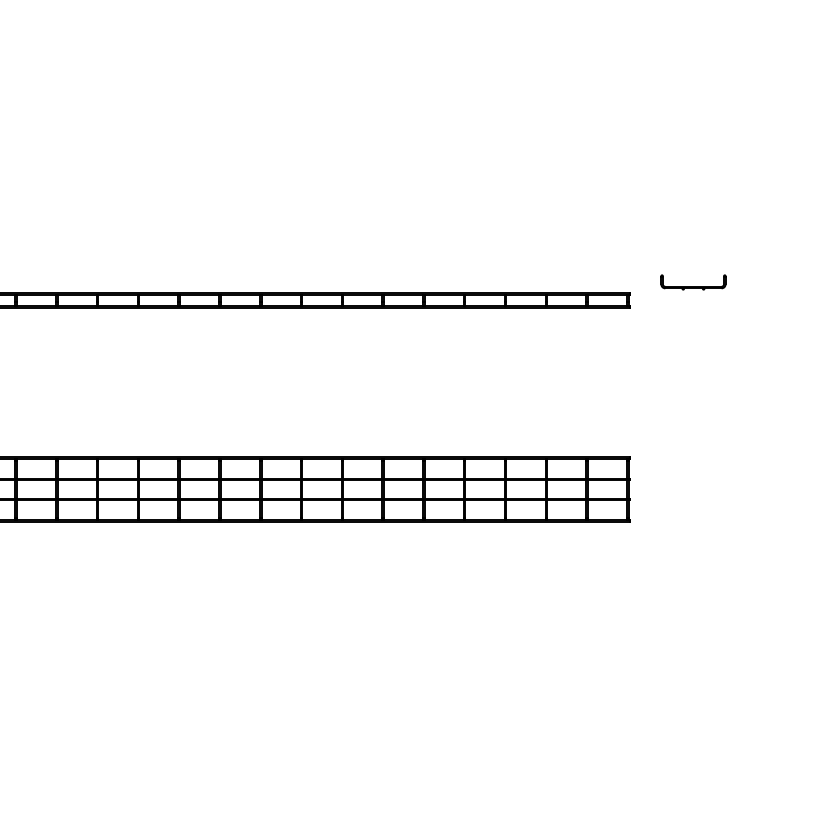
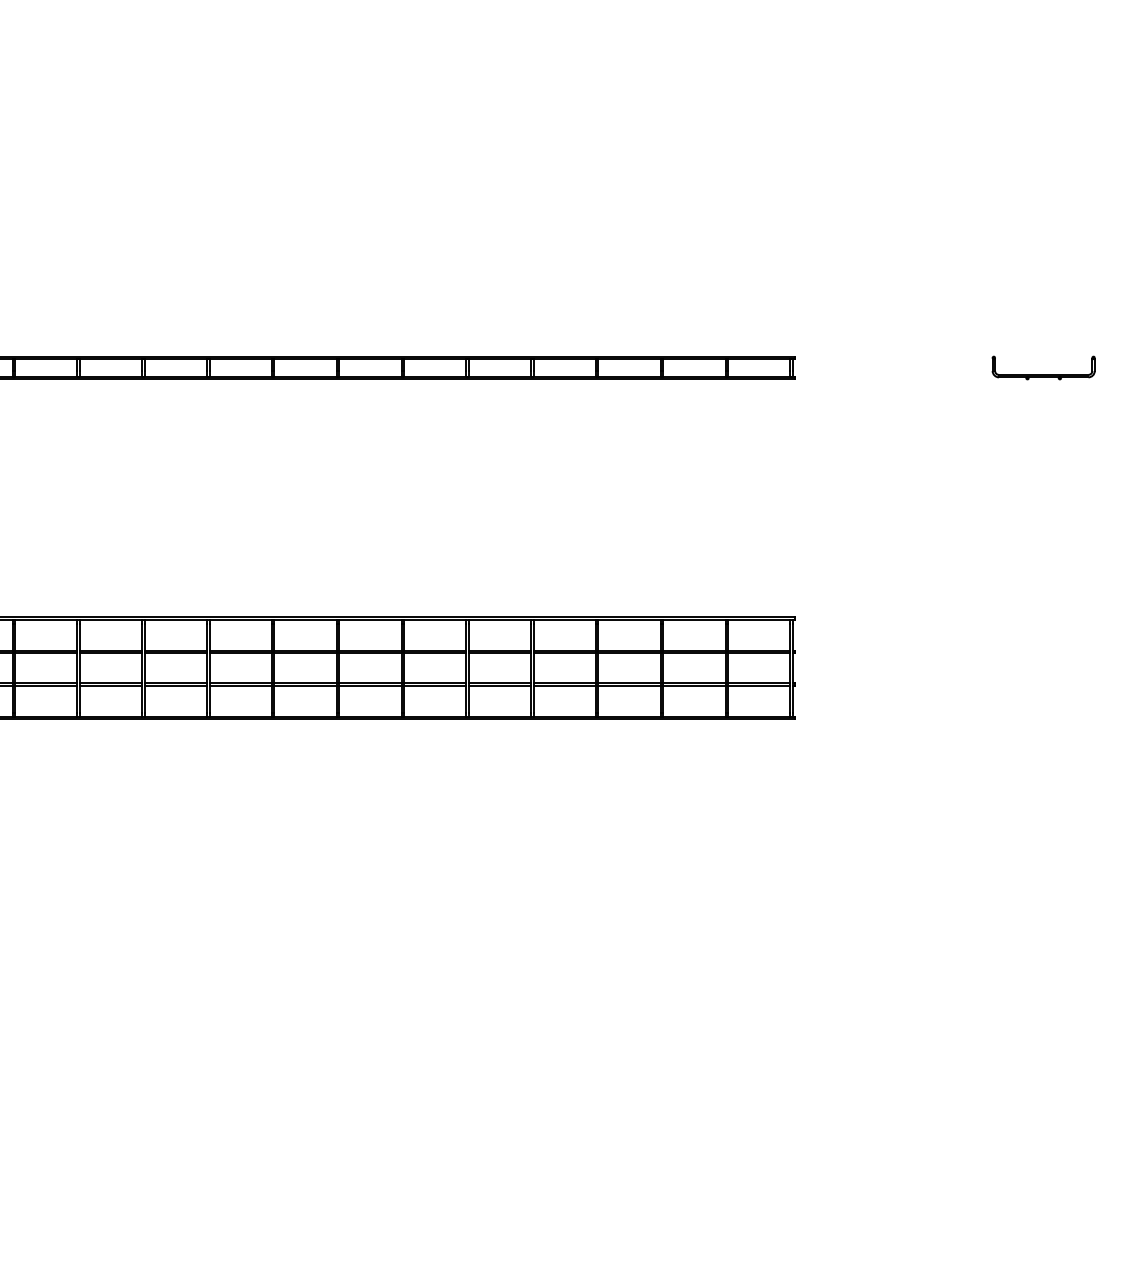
part: (693, 282) -> (1043, 368), moved

